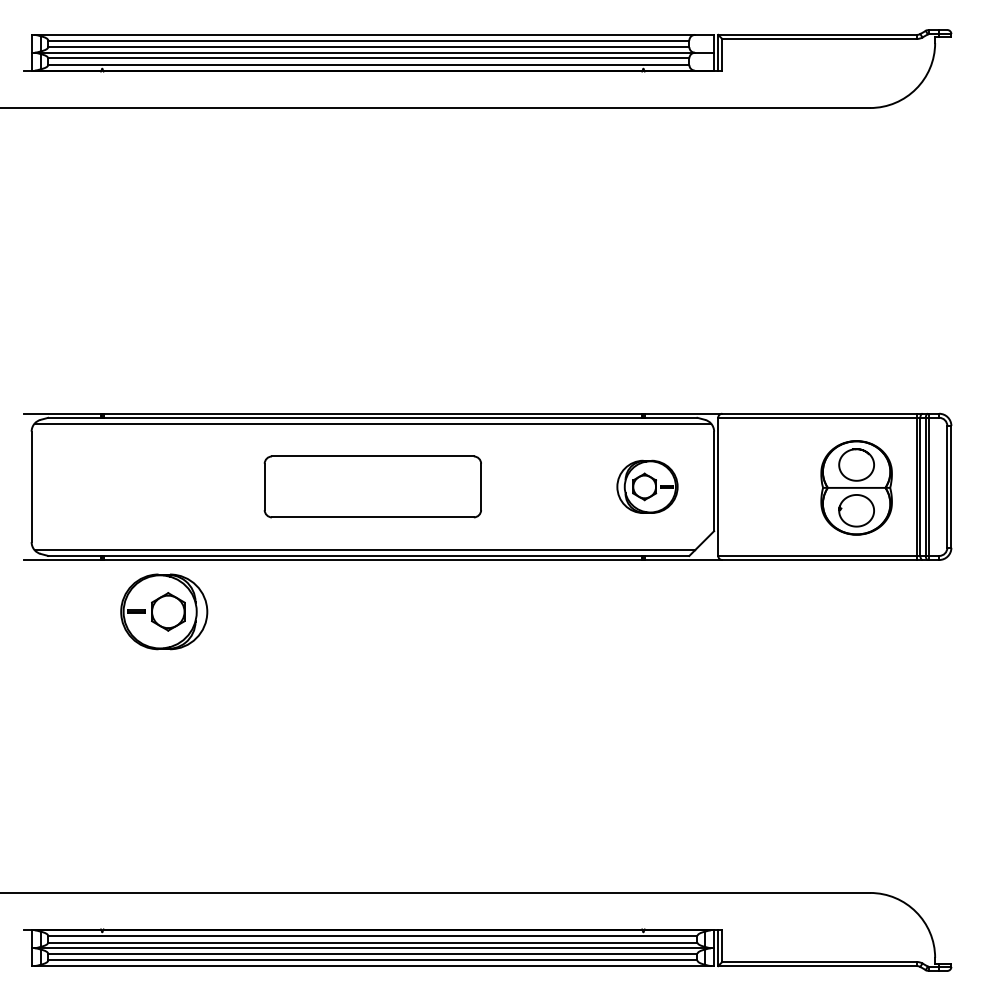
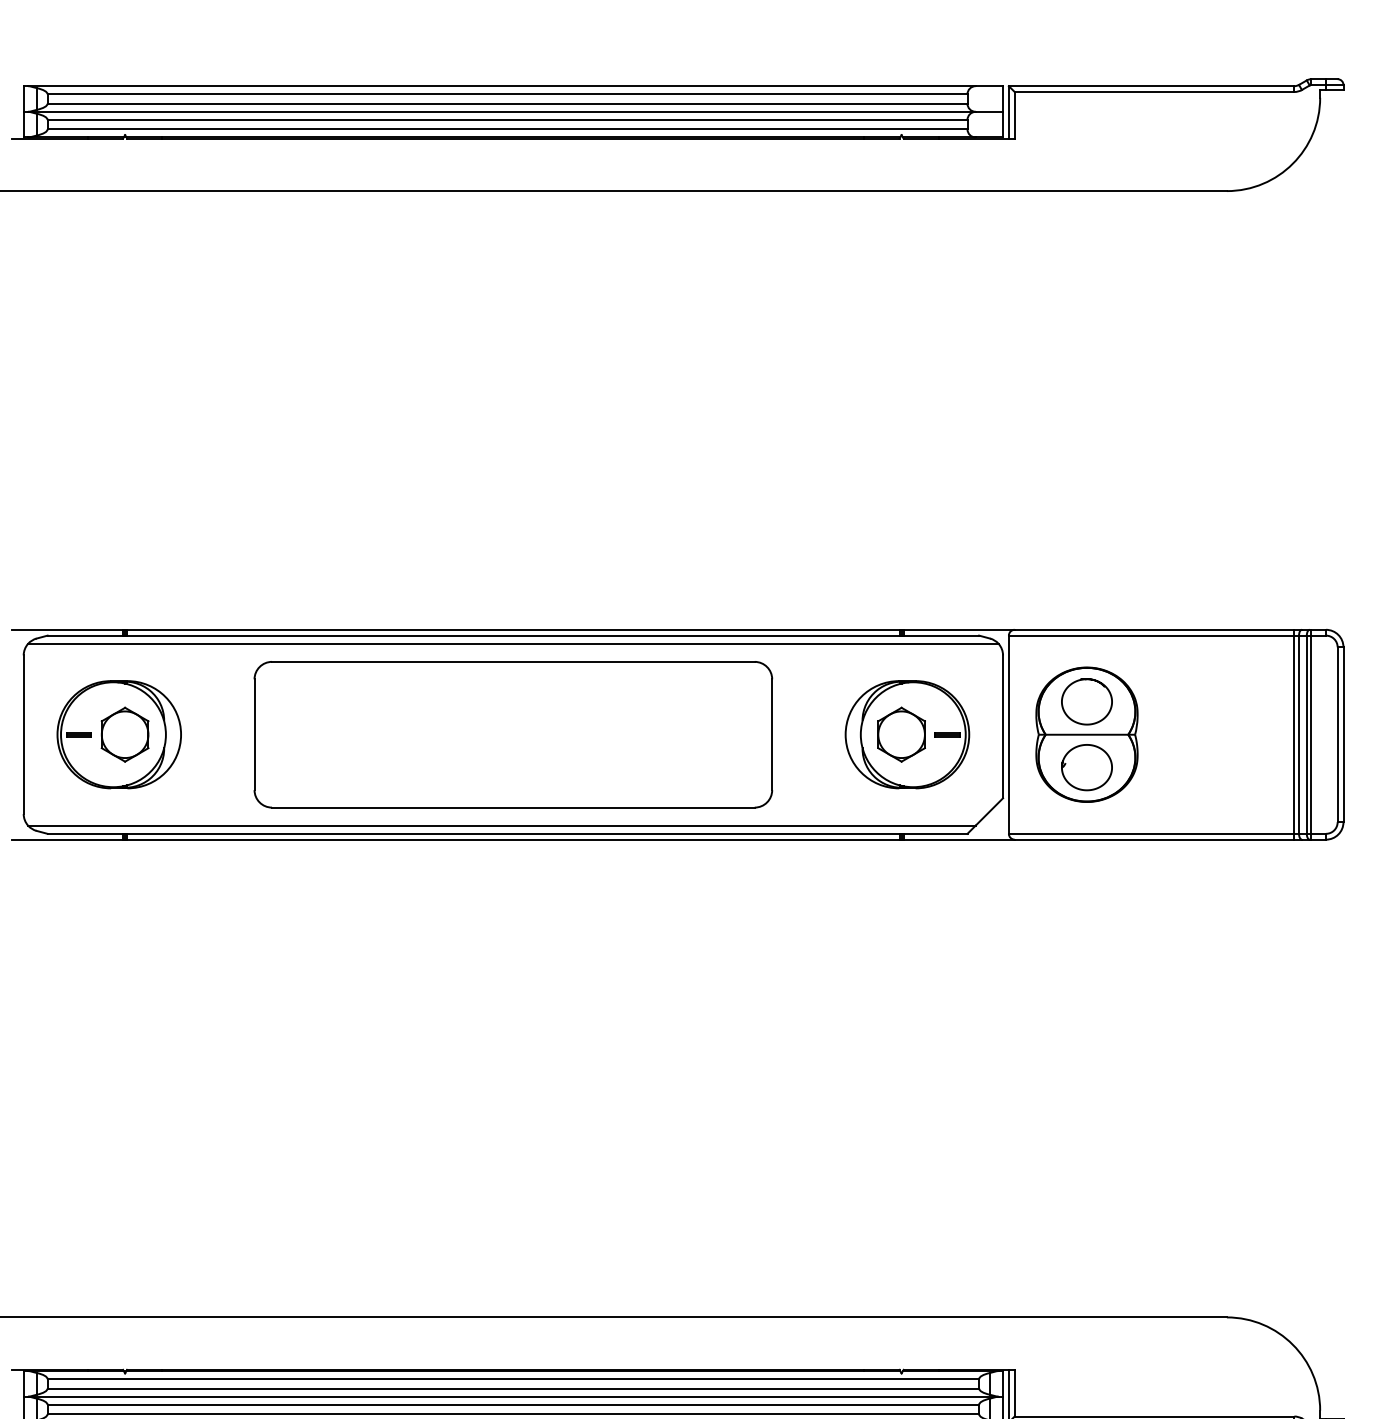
part: (372, 486) -> (512, 734), size x1.67
part: (647, 486) -> (907, 734), size x1.43
part: (856, 487) -> (1086, 734), moved
part: (164, 611) -> (119, 734), moved

